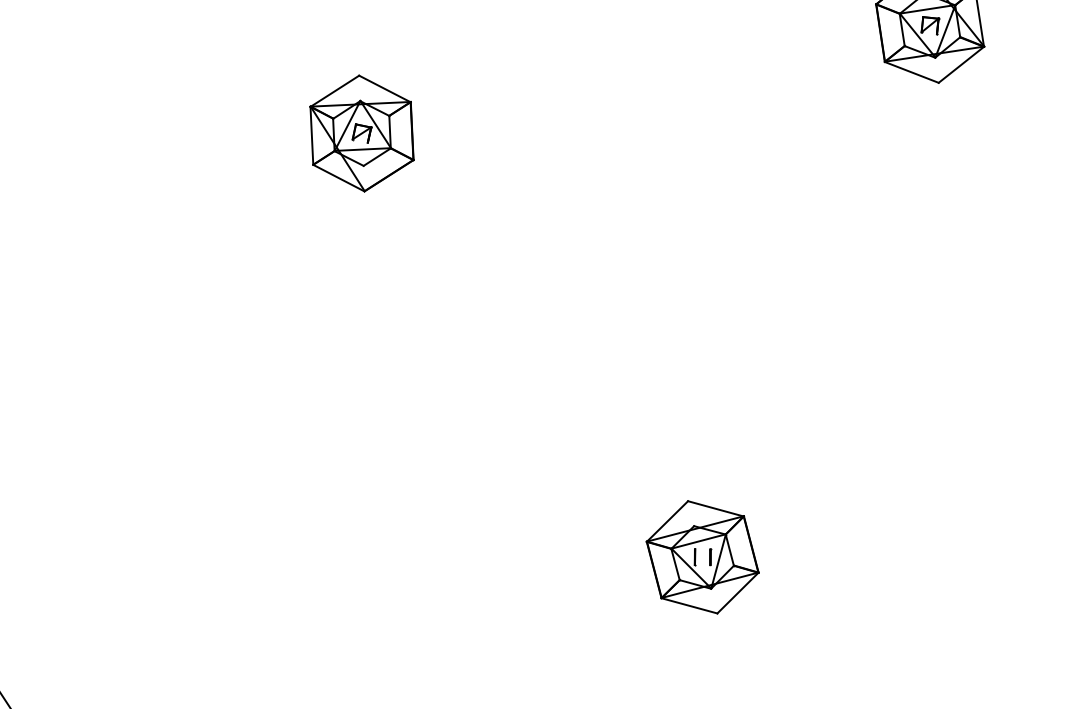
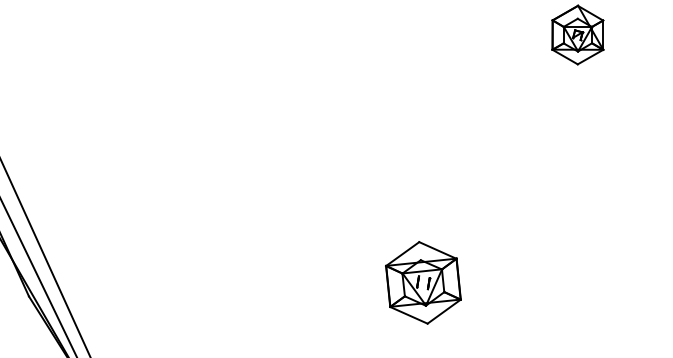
part: (362, 132) -> (286, 44), removed
part: (702, 556) -> (423, 282), size x1.4

